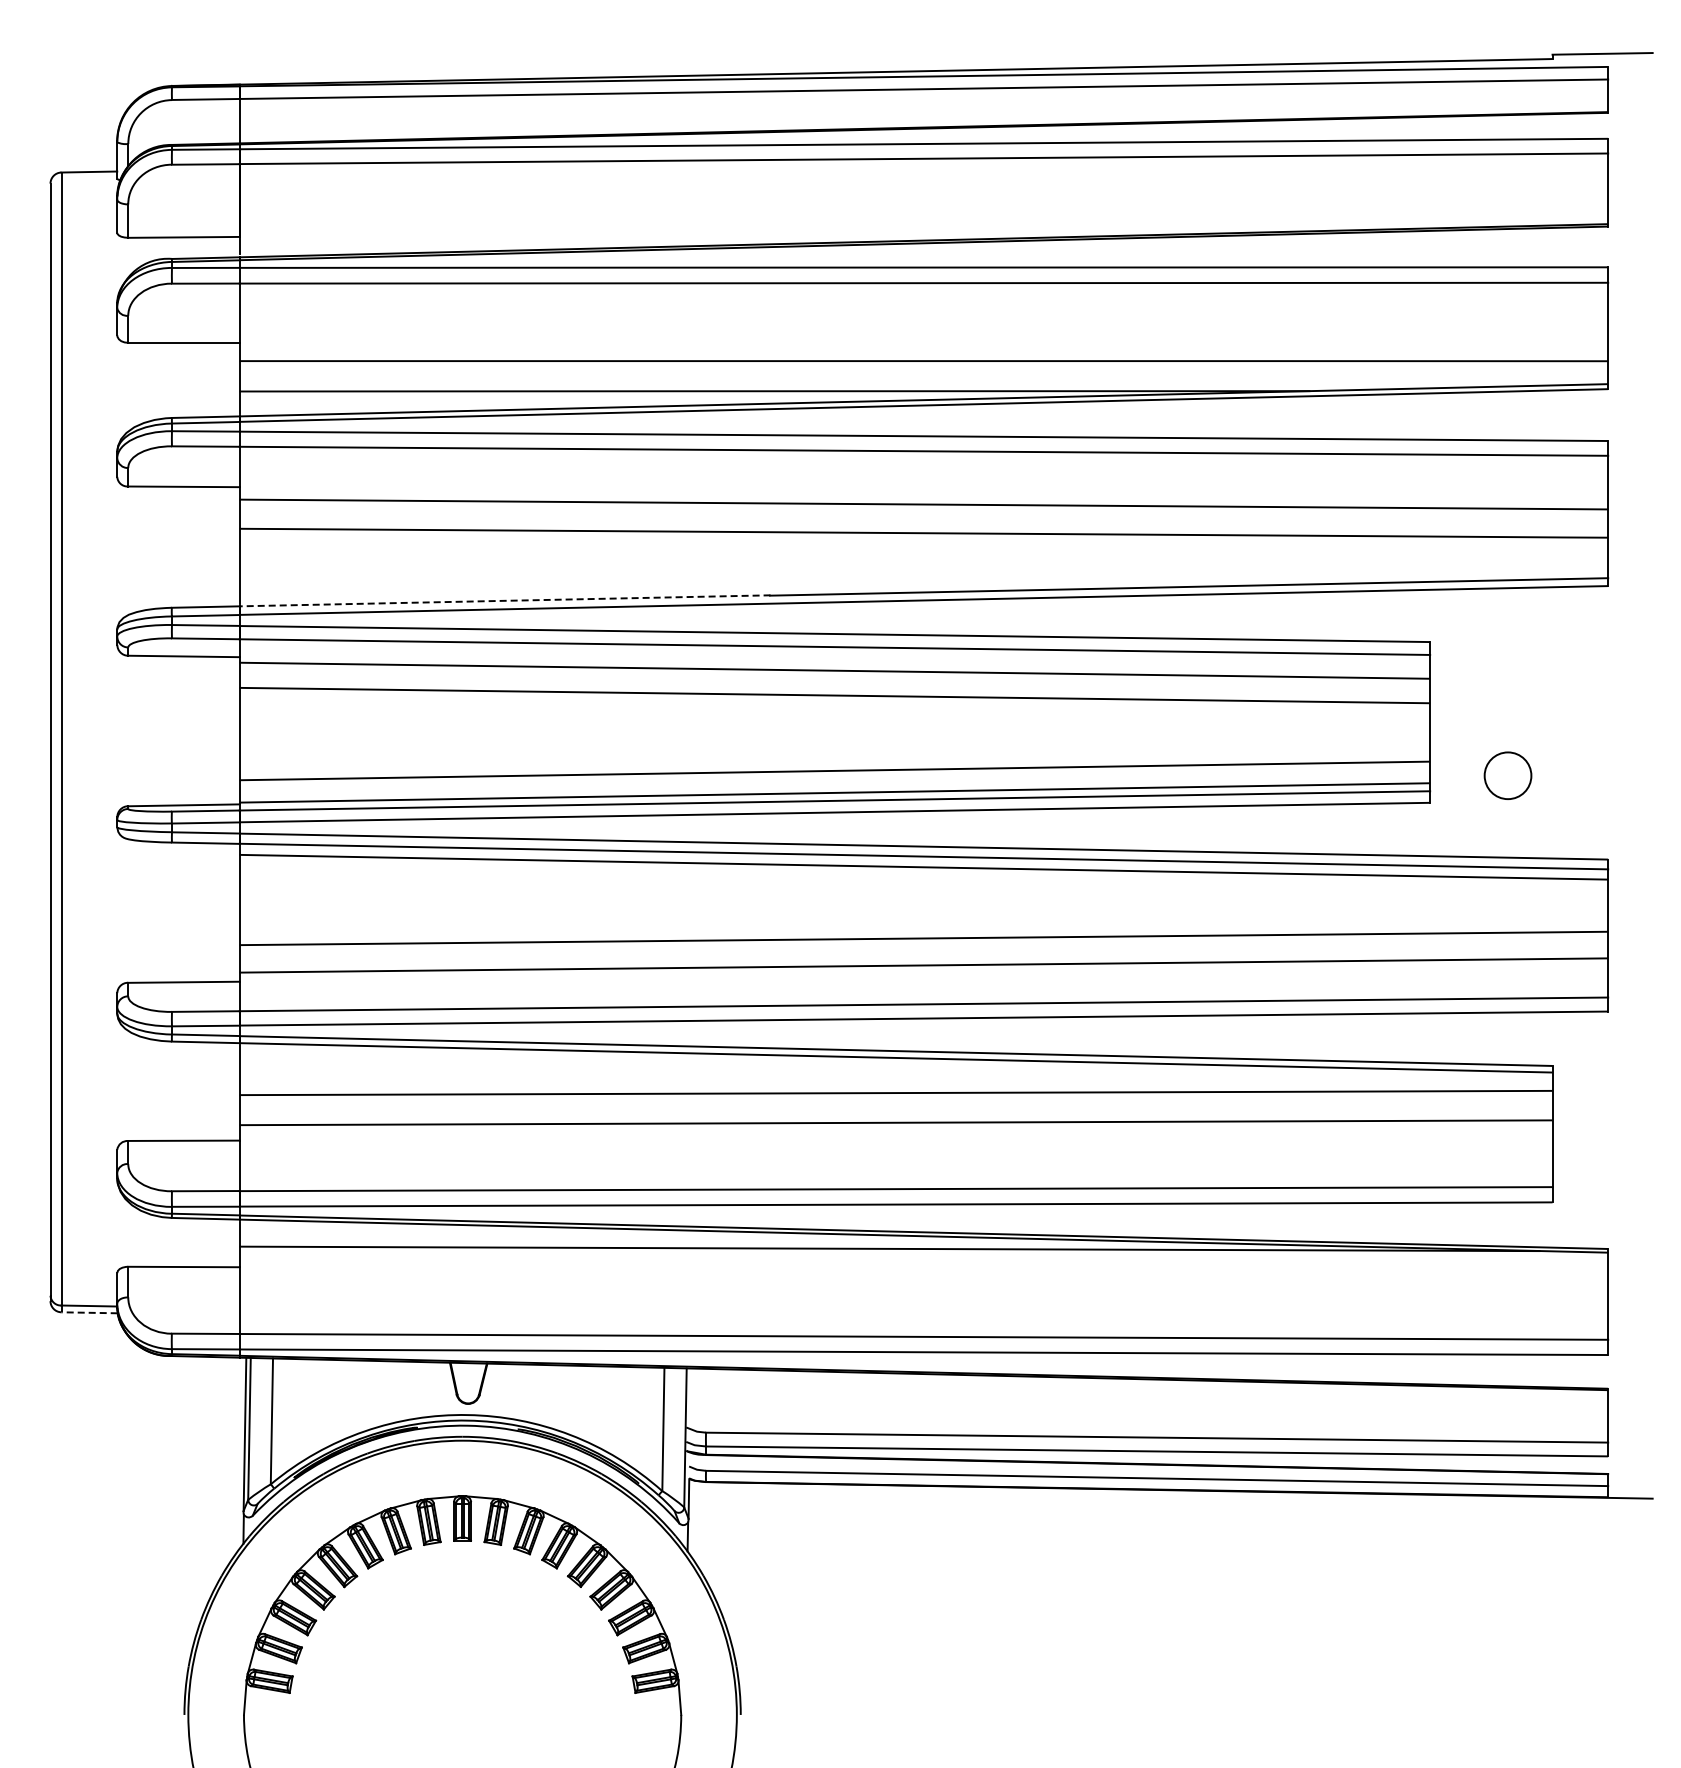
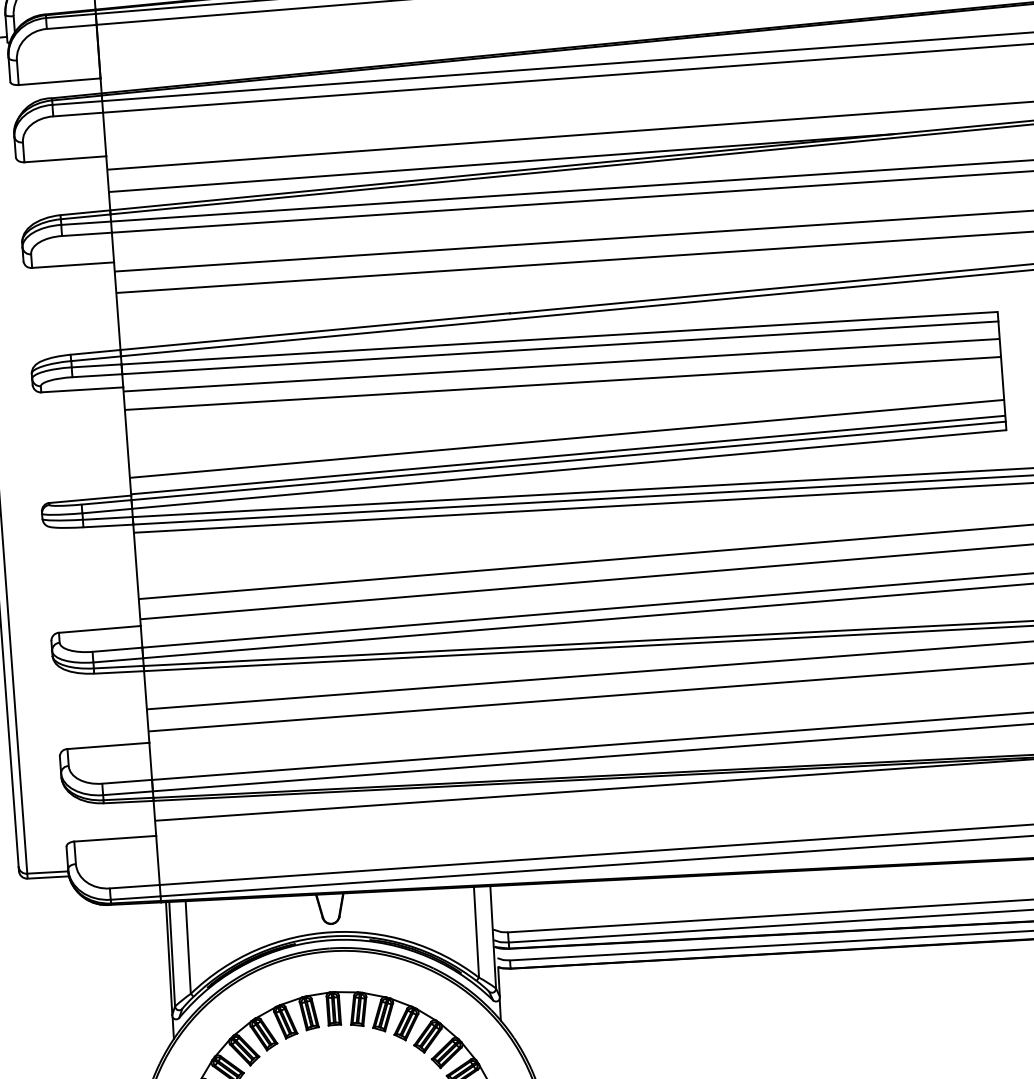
line: (505, 600) -> (315, 331), dashed -> solid
line: (89, 1312) -> (48, 877), dashed -> solid

